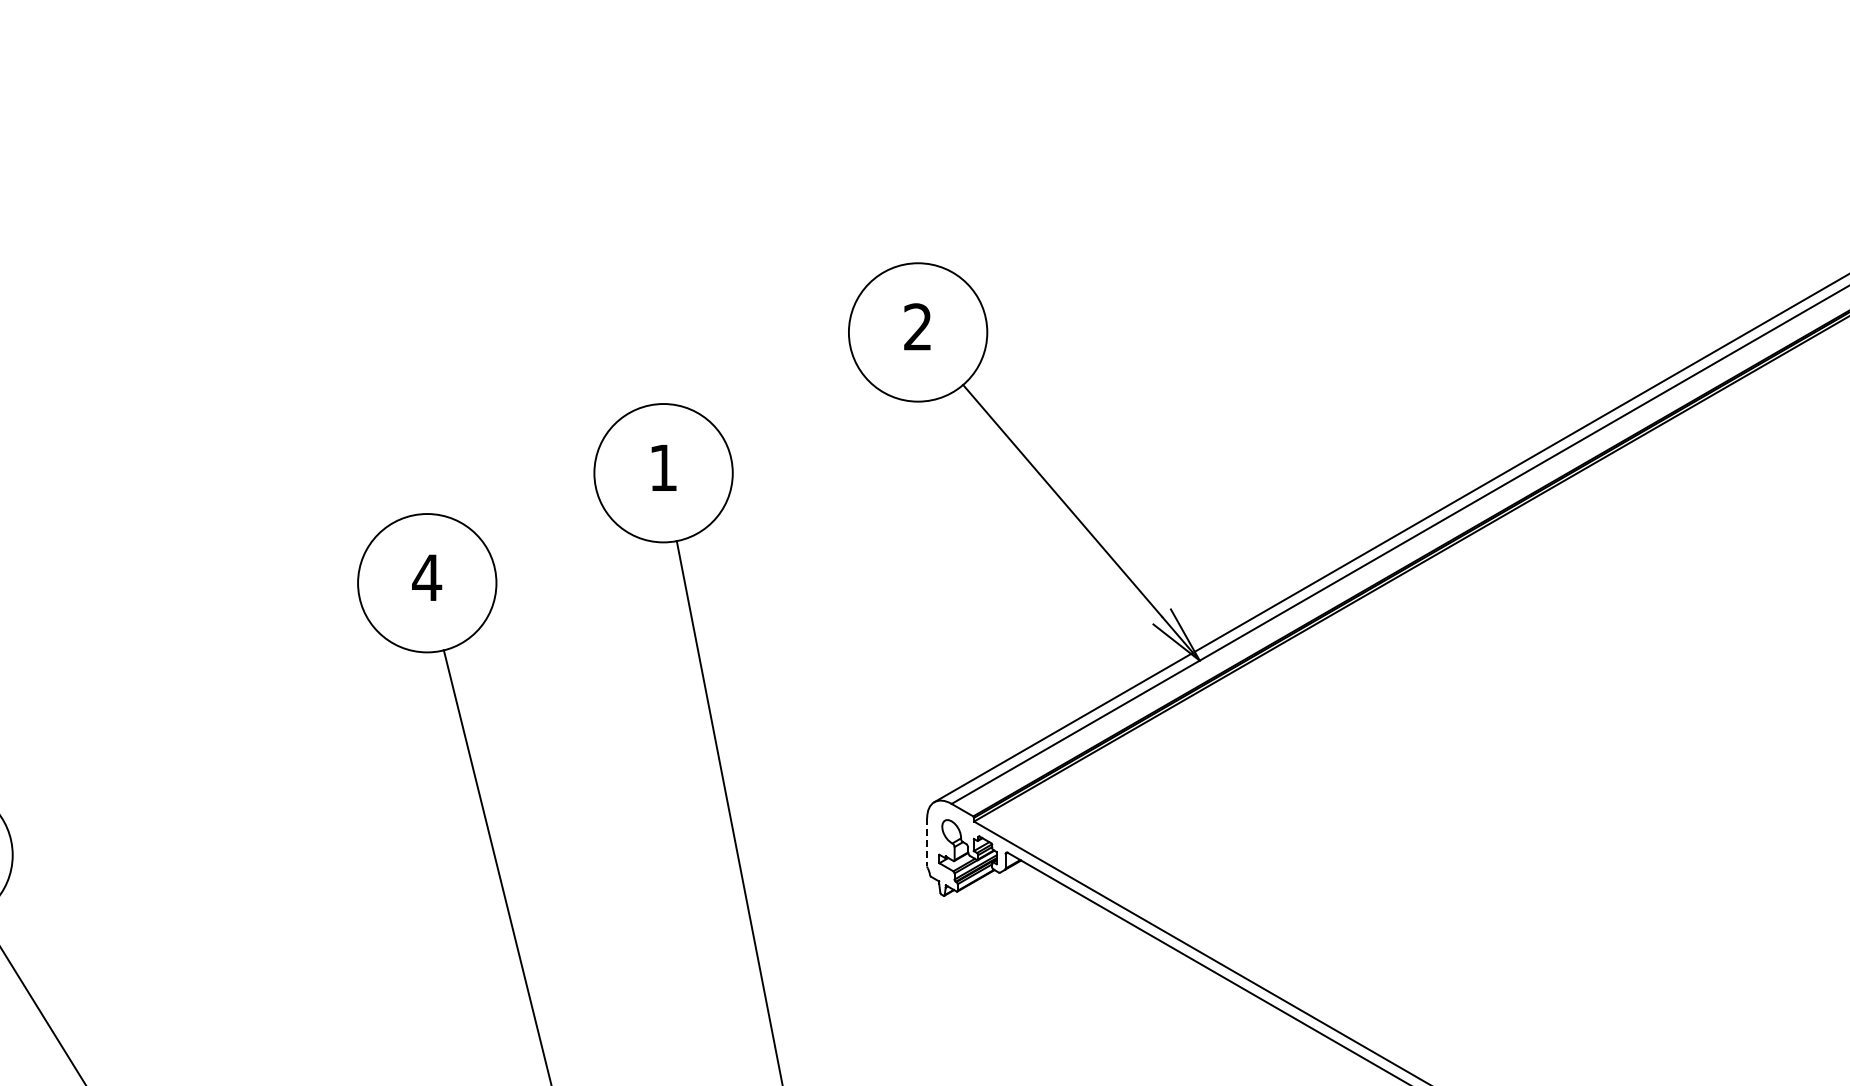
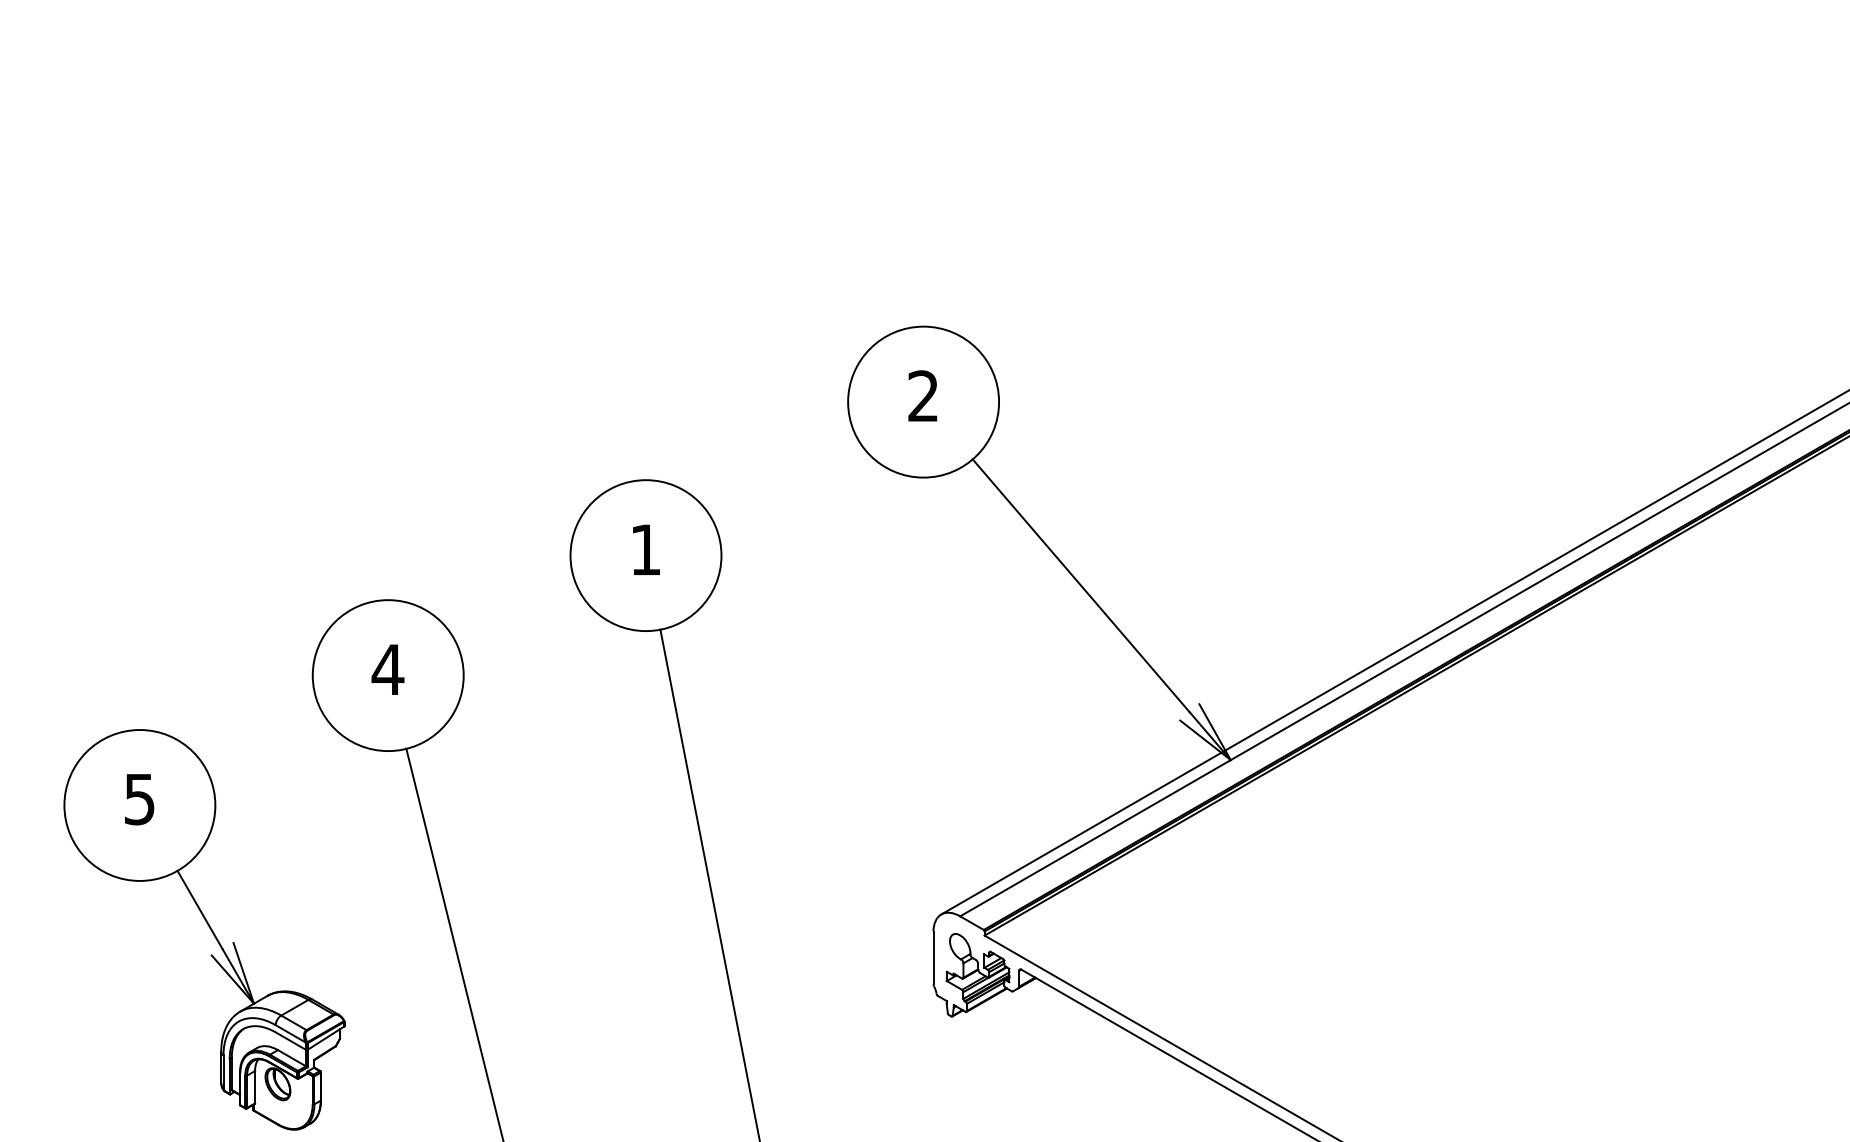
part: (258, 816) -> (204, 930), added
line: (927, 842) -> (933, 958), dashed -> solid

